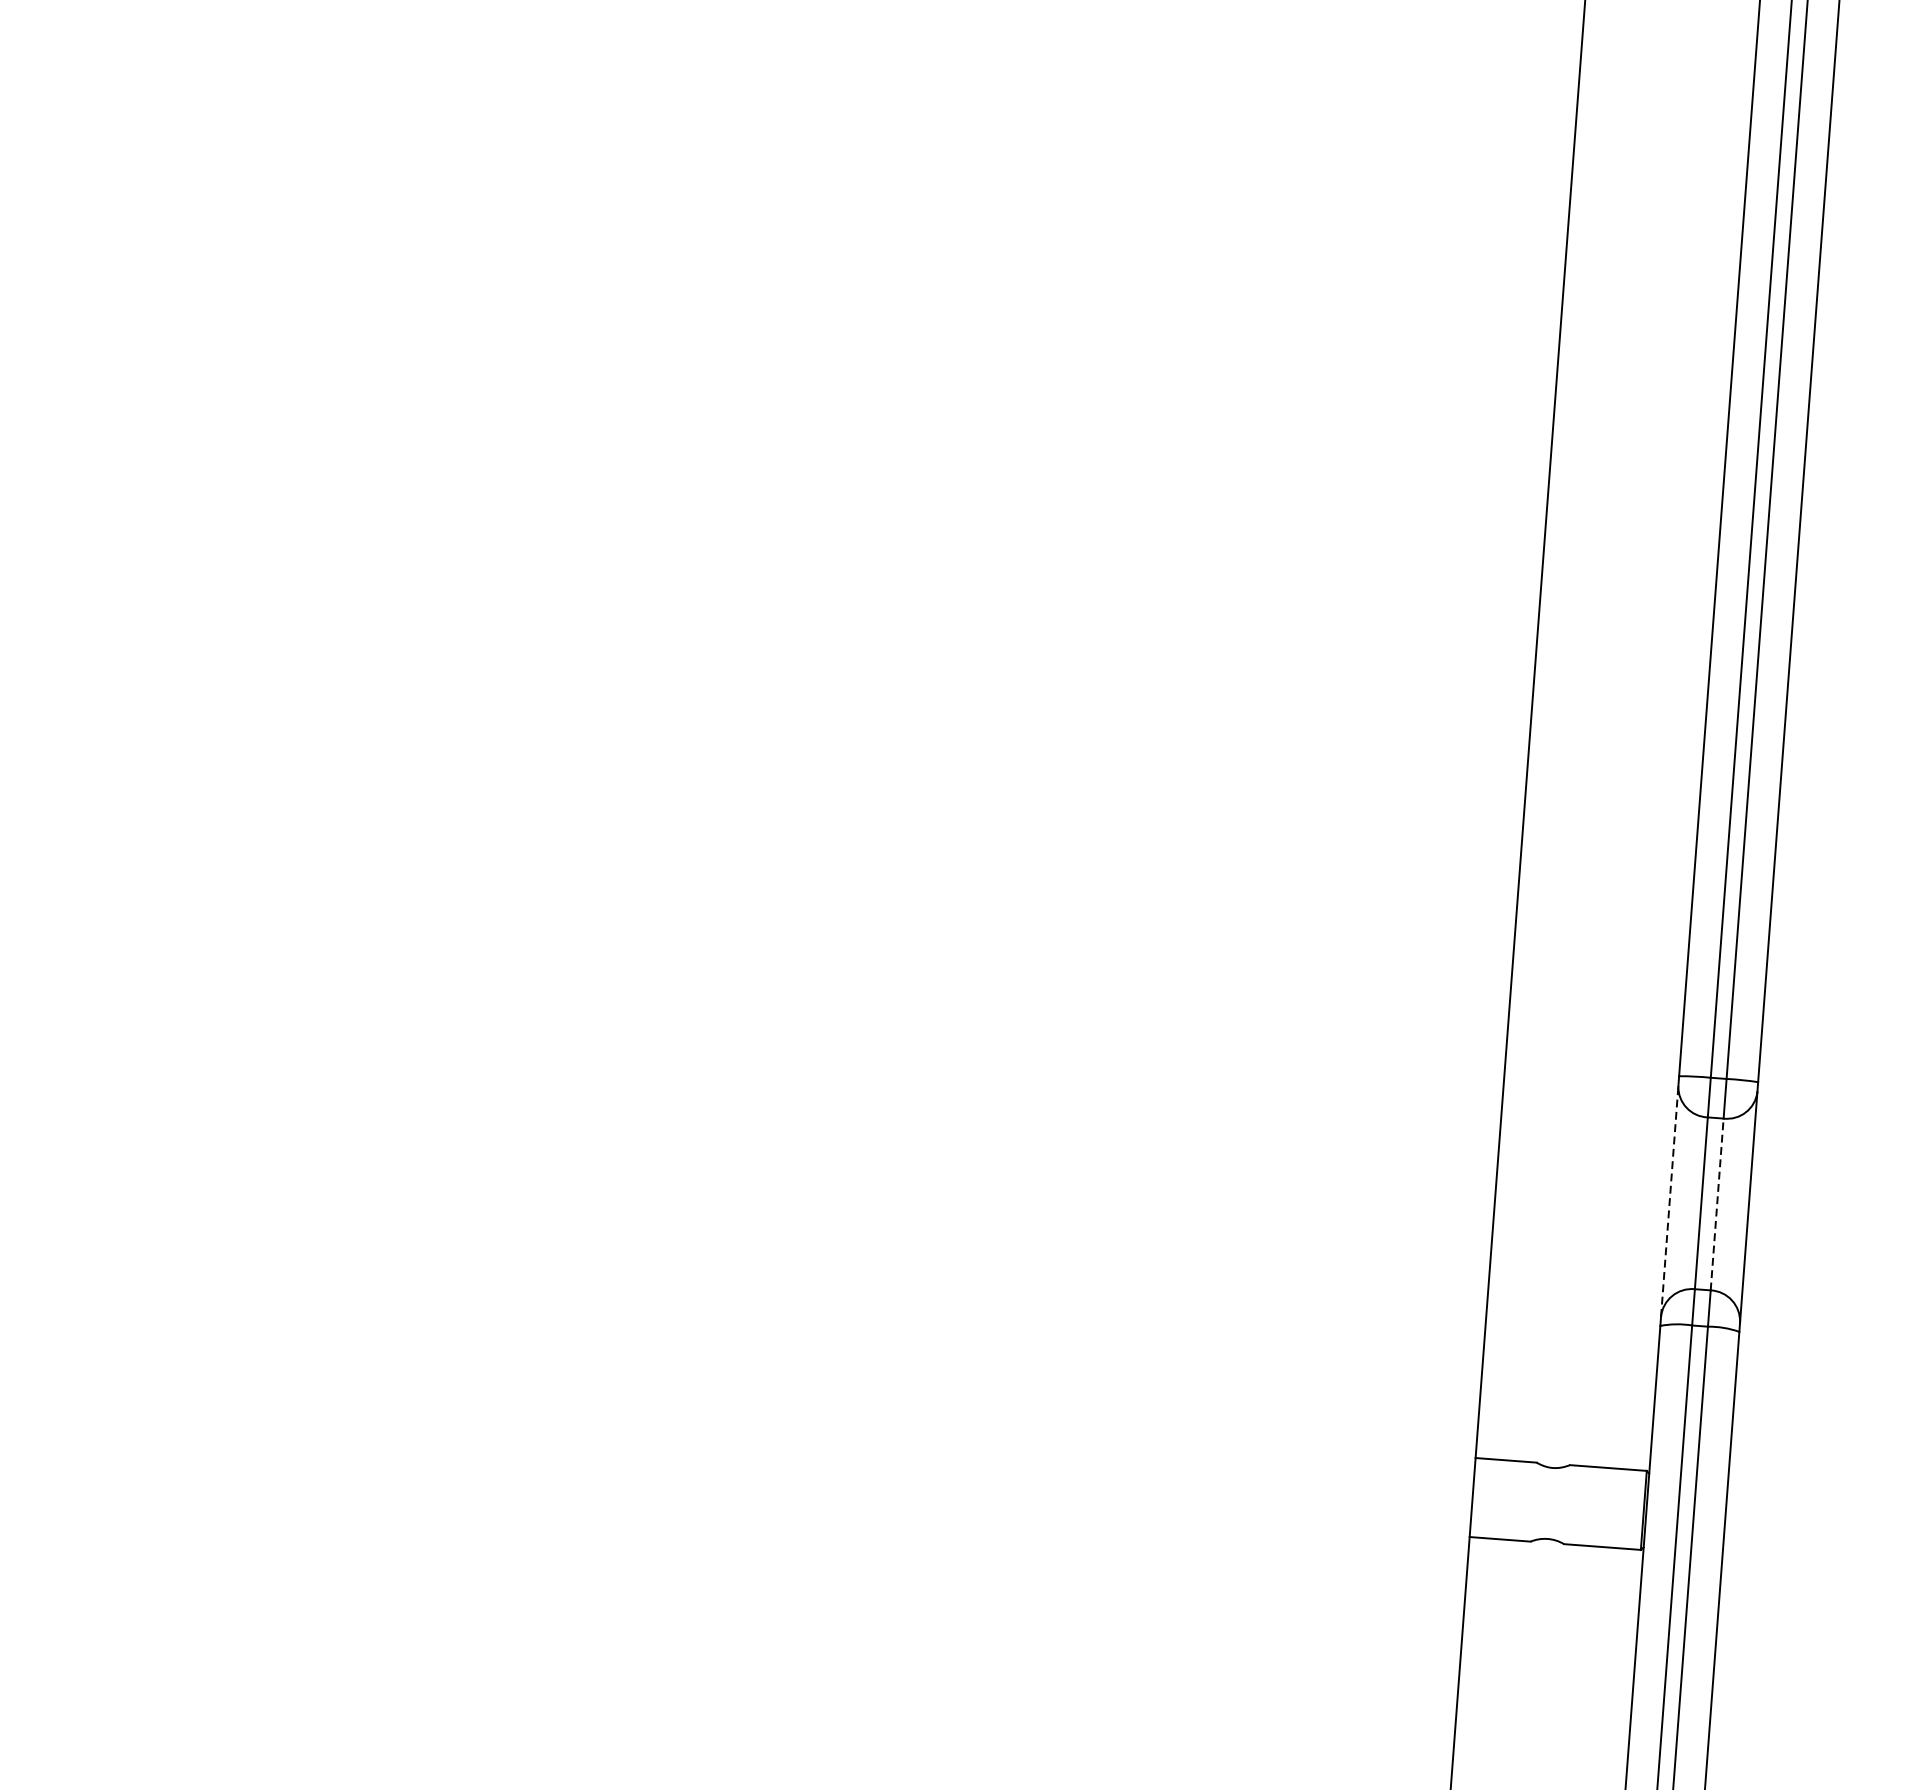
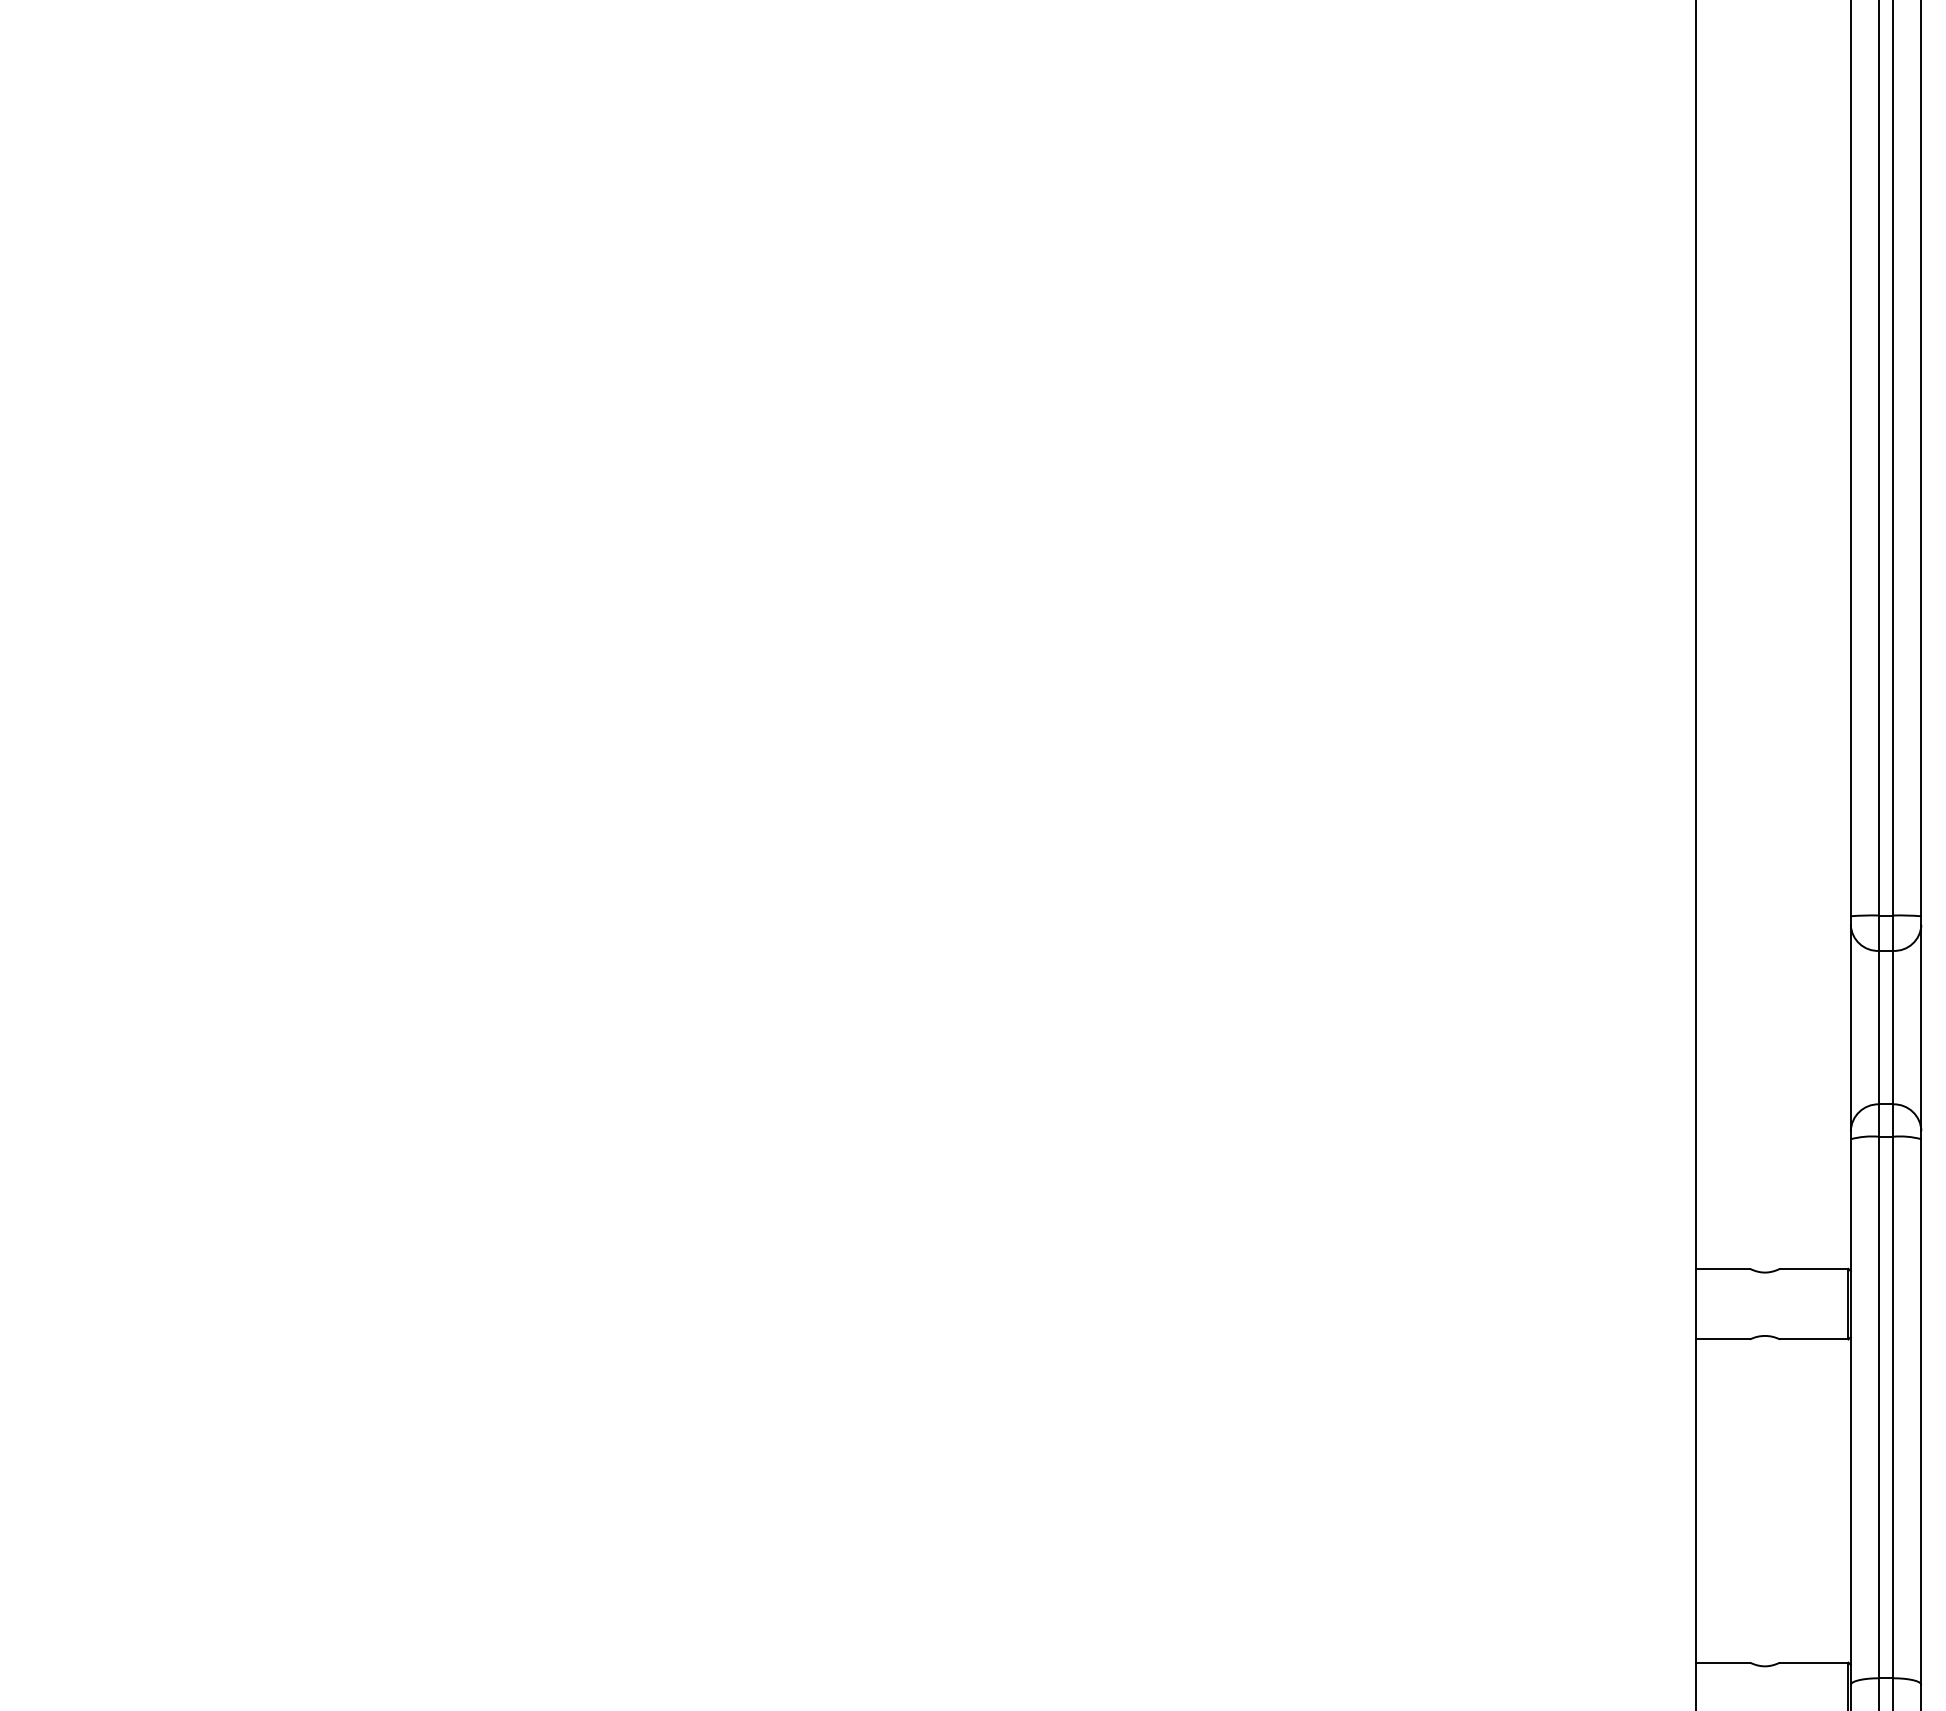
line: (1669, 1200) -> (1850, 1027), dashed -> solid
line: (1717, 1204) -> (1893, 1027), dashed -> solid

